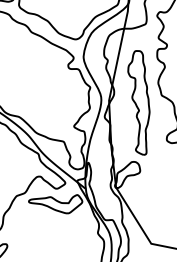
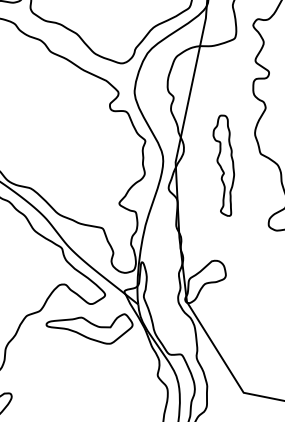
part: (138, 102) -> (223, 165), size x0.6

